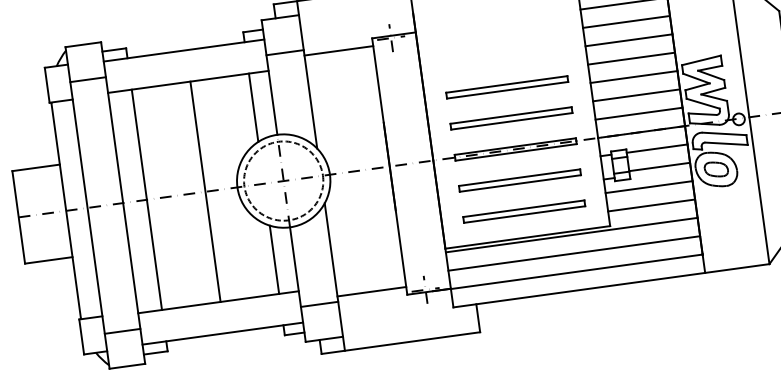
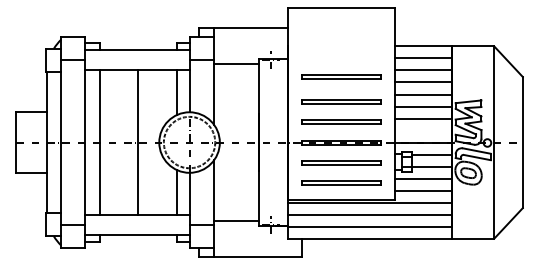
part: (502, 48) -> (341, 76), added
line: (638, 113) -> (423, 130), removed

